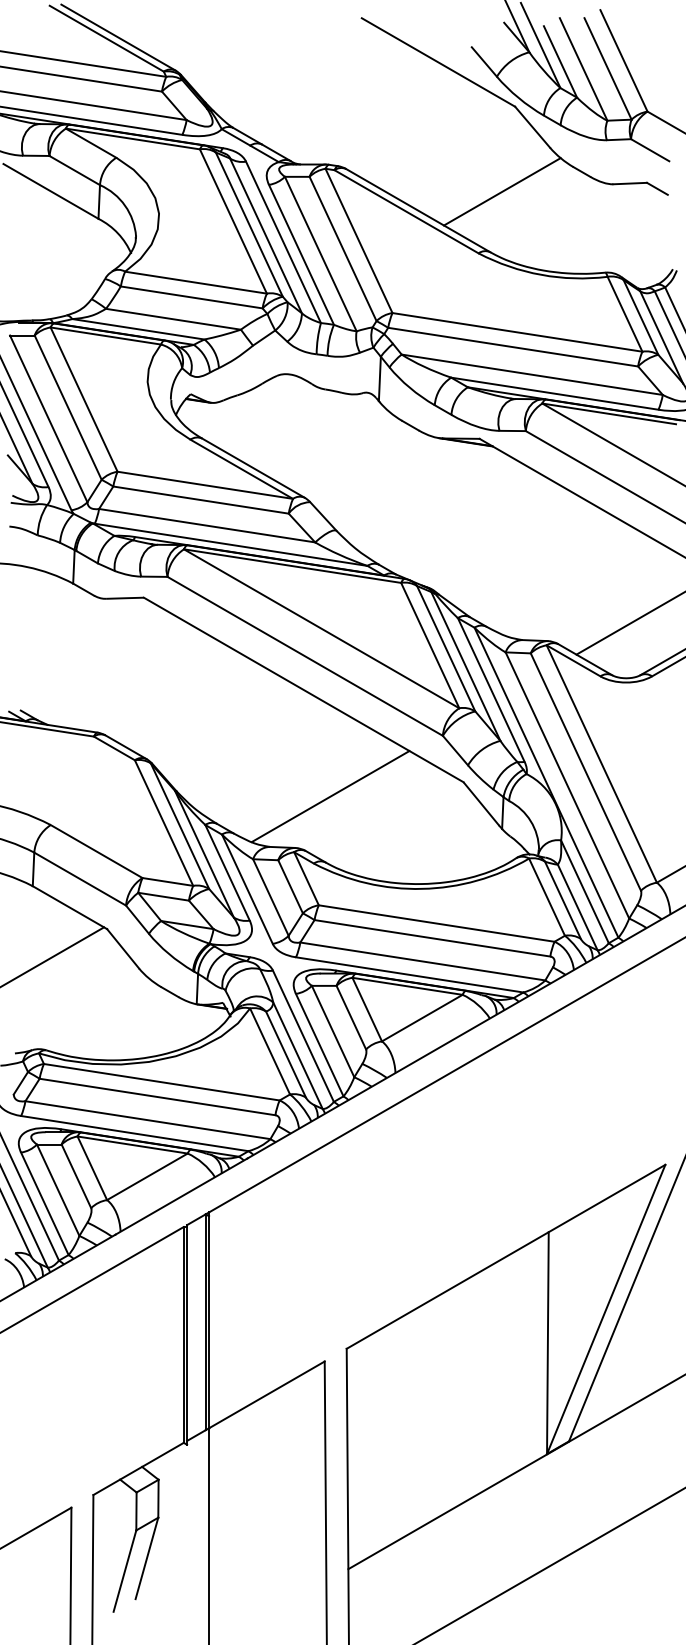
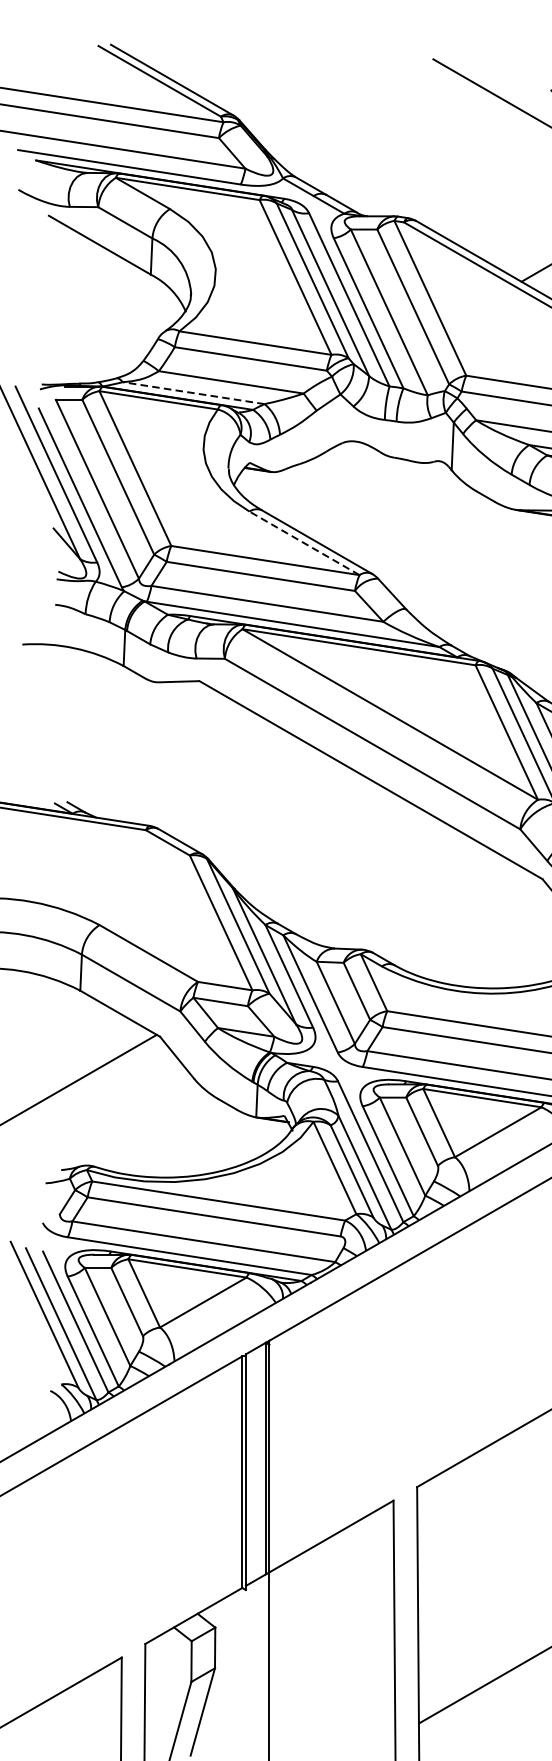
line: (138, 329) -> (193, 393), solid -> dashed
line: (241, 469) -> (304, 543), solid -> dashed
line: (330, 796) -> (399, 894), removed

